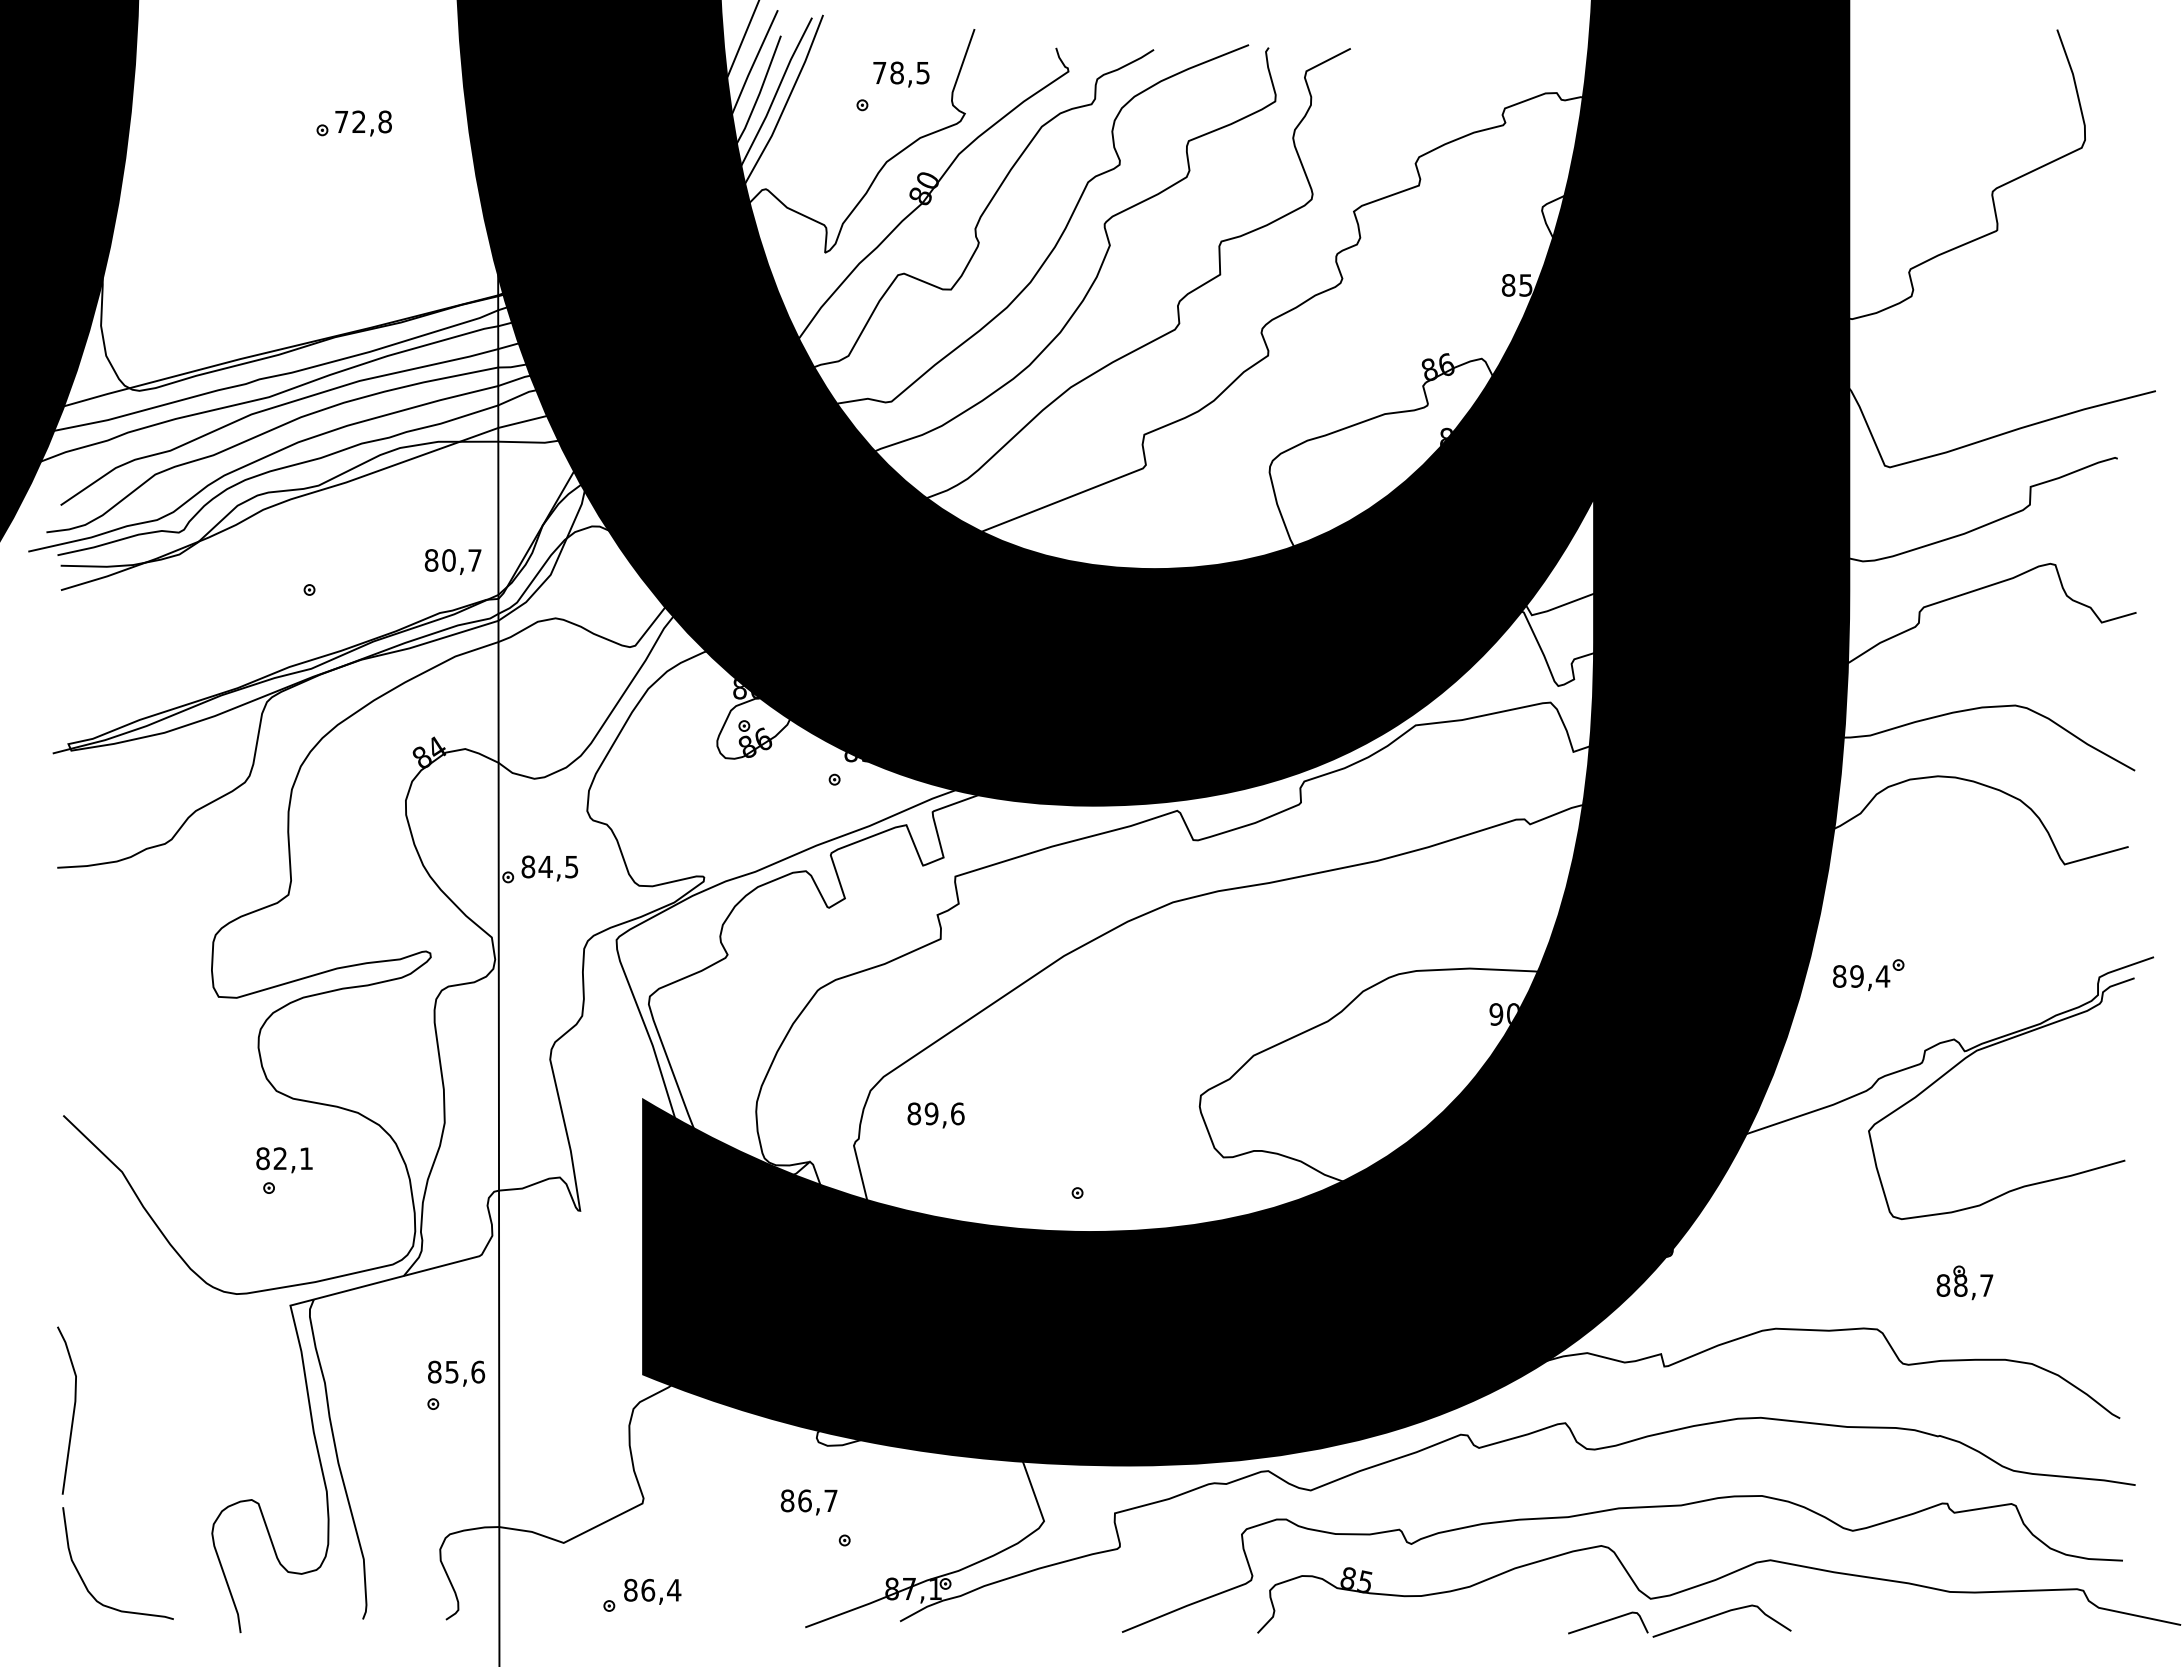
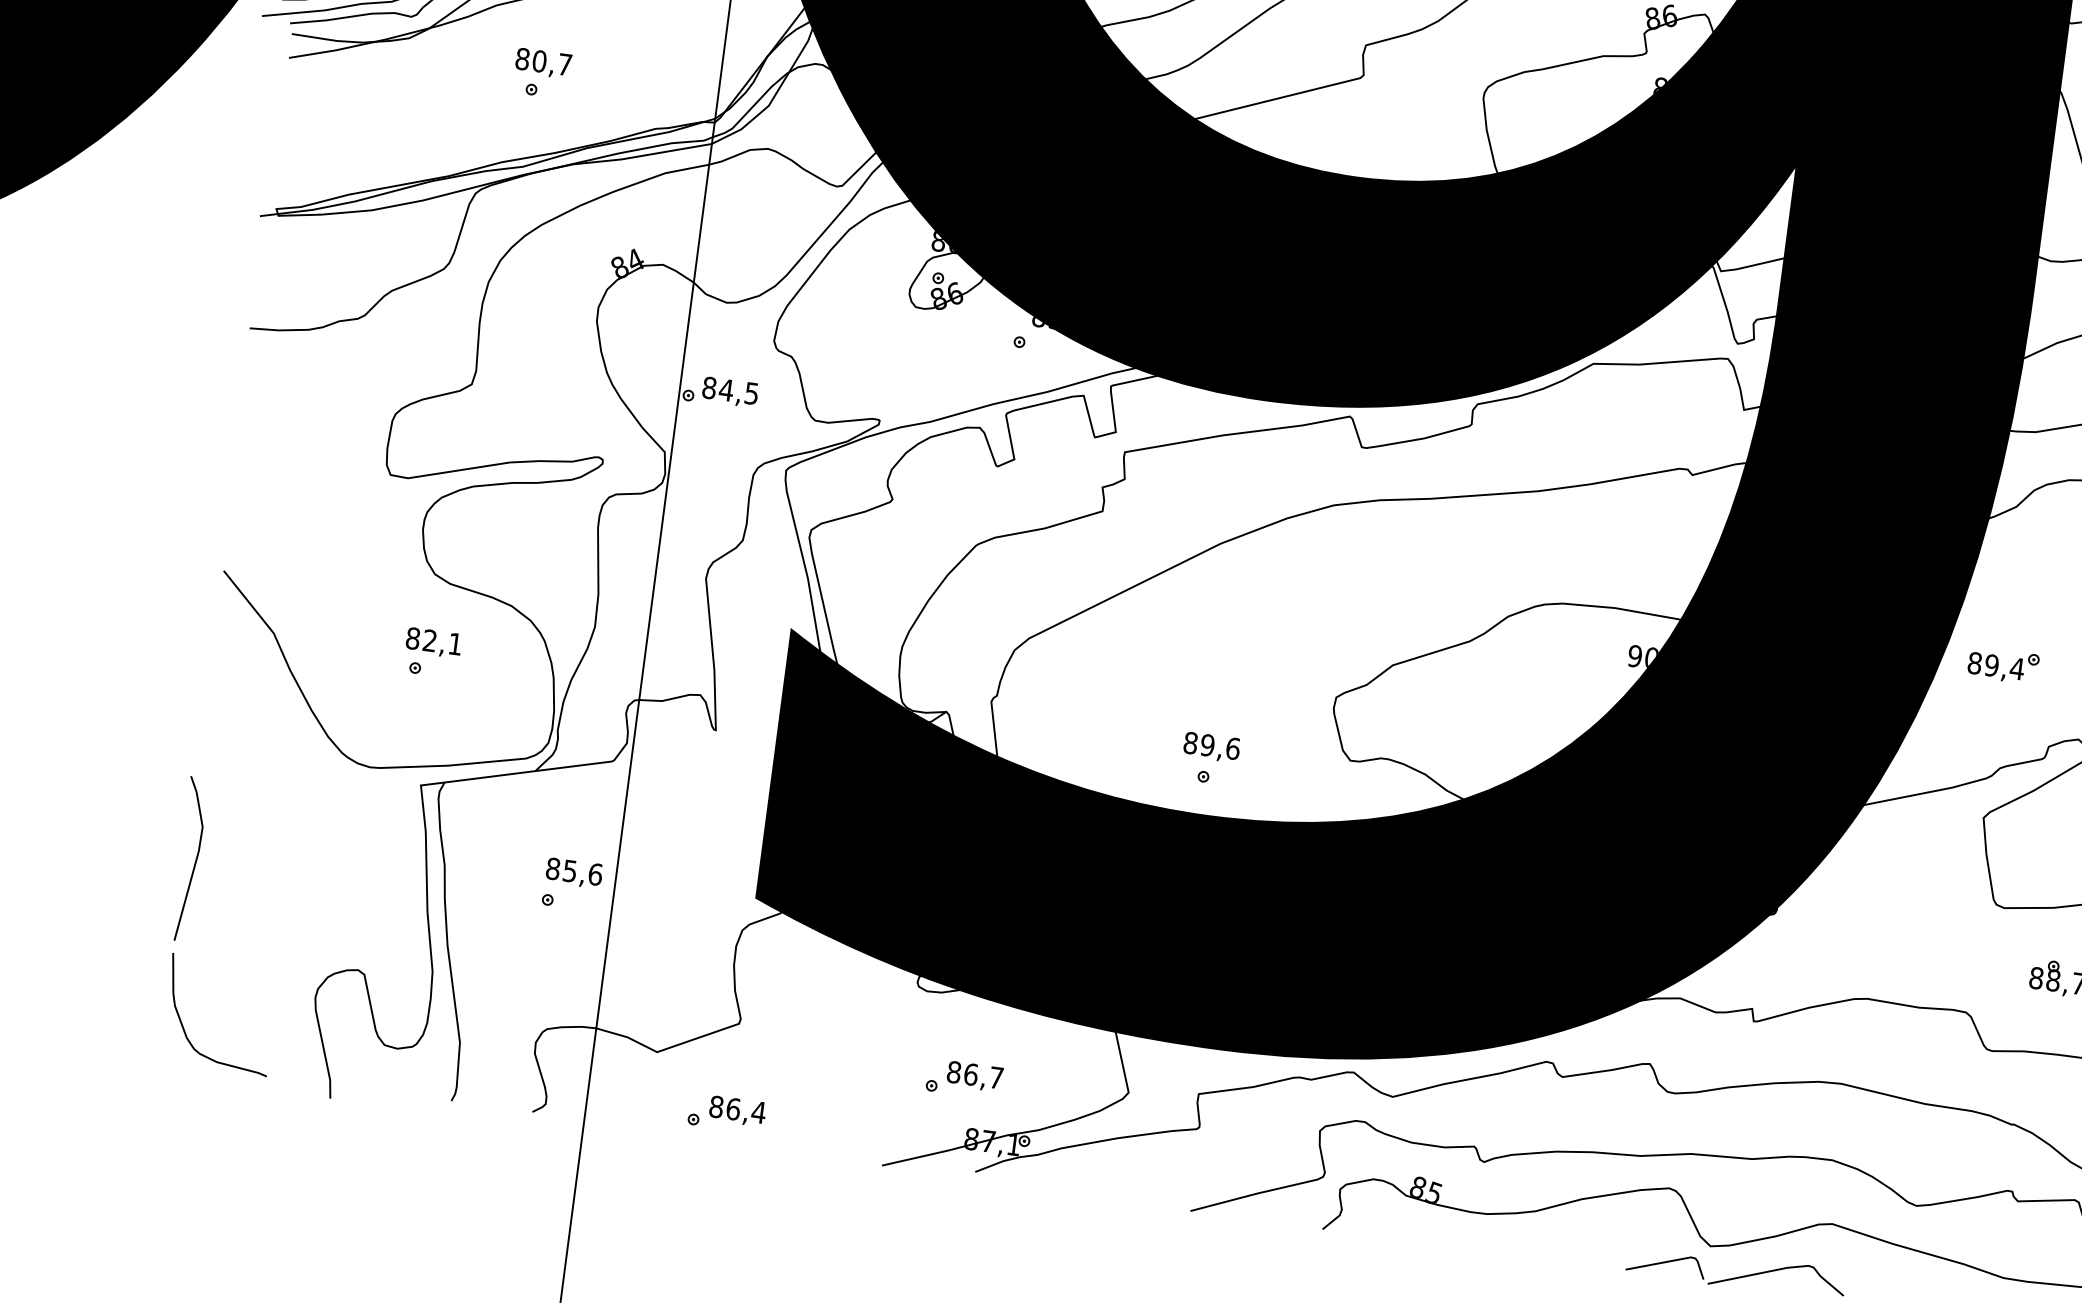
text: (452, 561) -> (542, 62), moved
text: (935, 1115) -> (1211, 747), moved
text: (808, 1502) -> (974, 1076), moved

